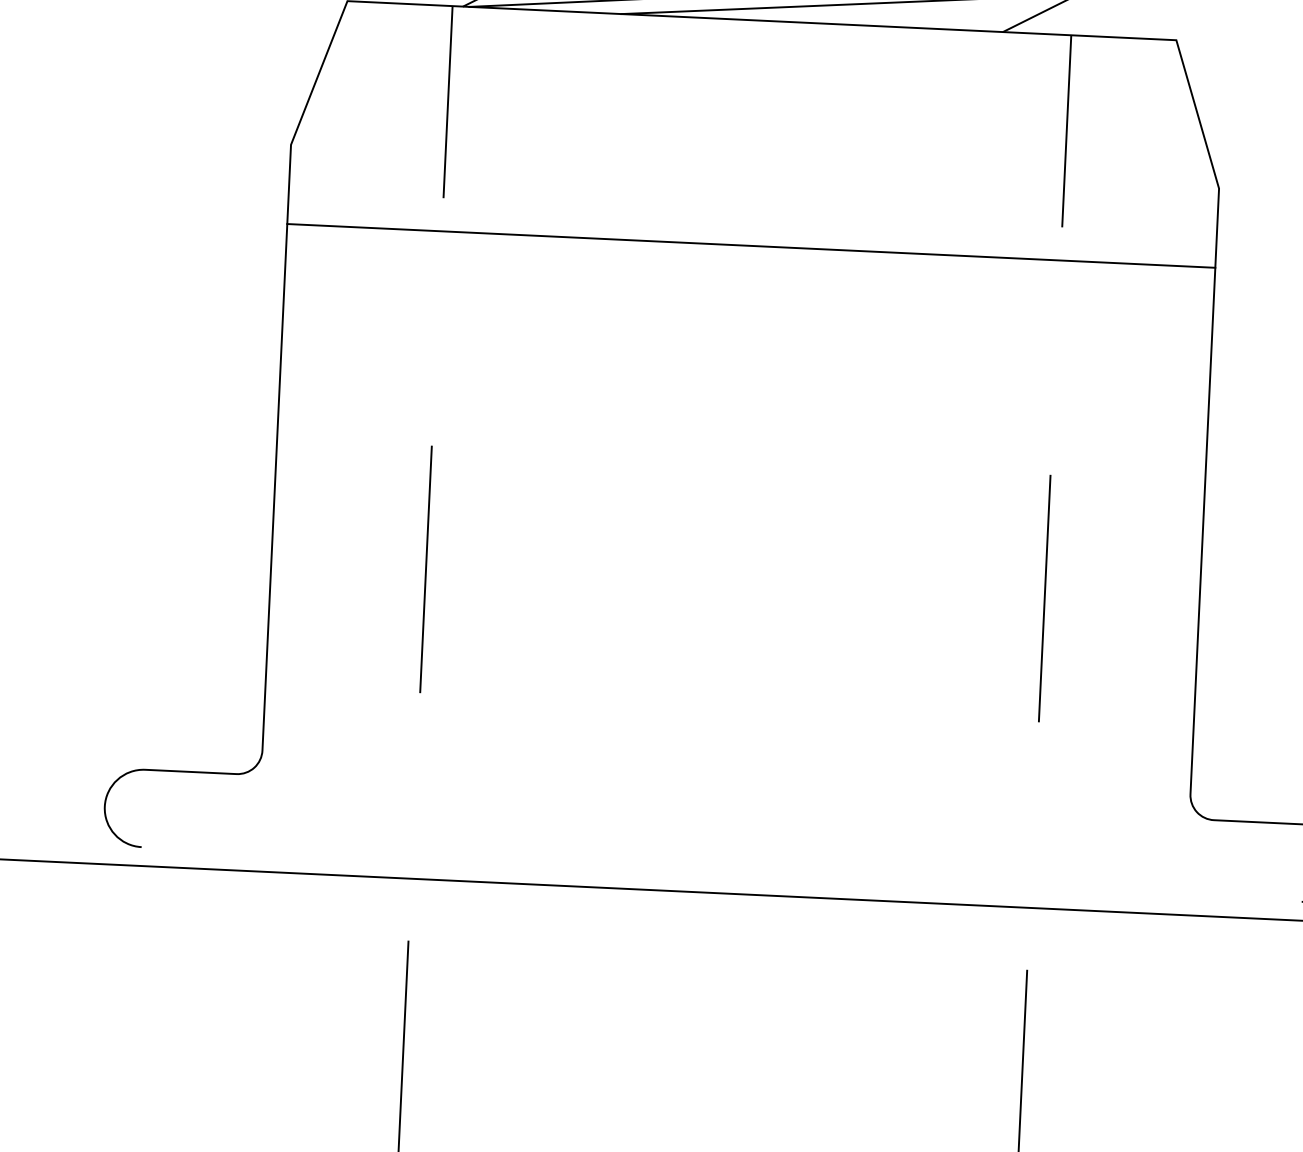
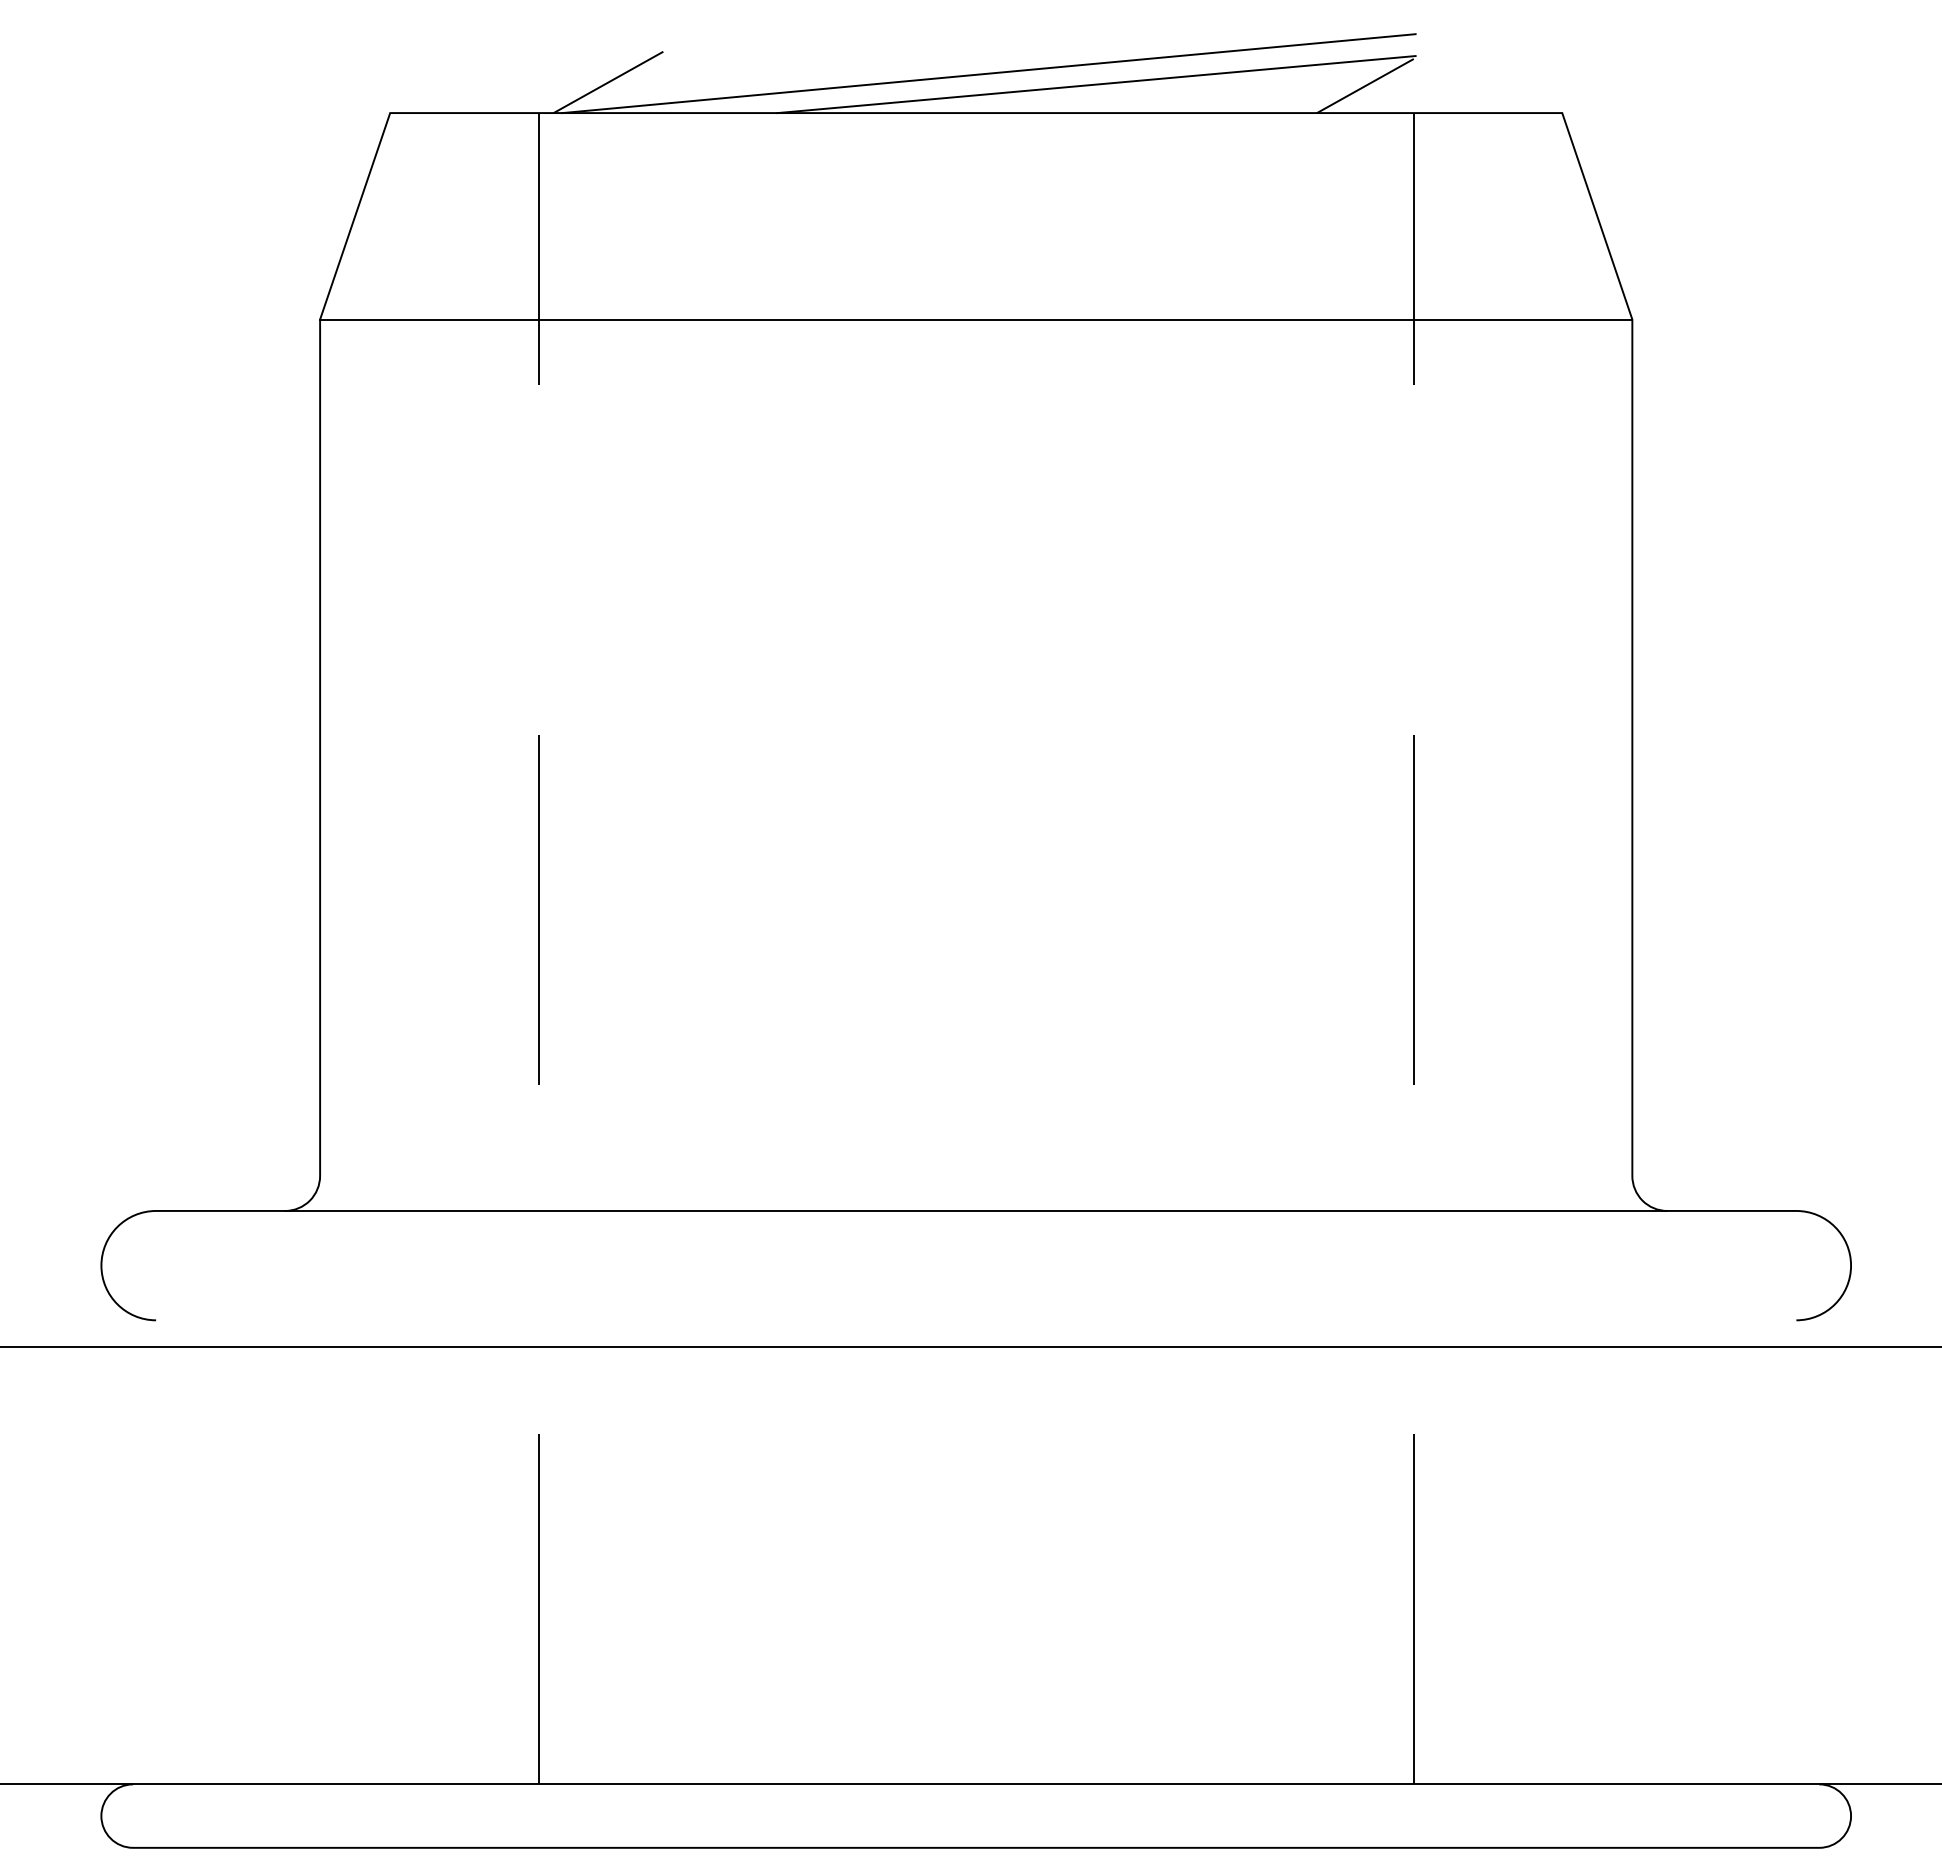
line: (751, 245) -> (976, 319), moved
line: (725, 796) -> (976, 1210), added

